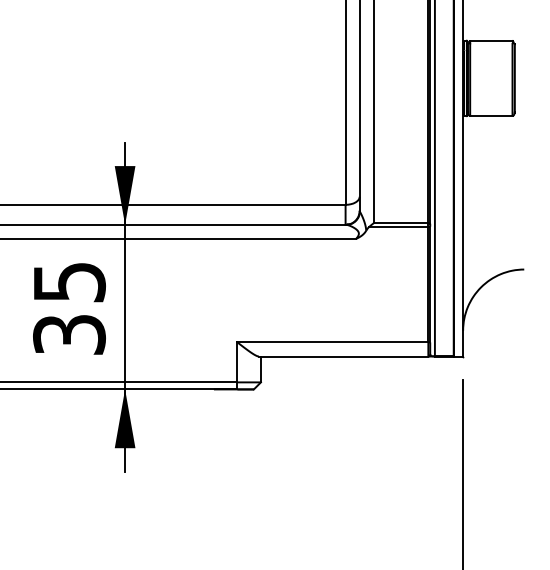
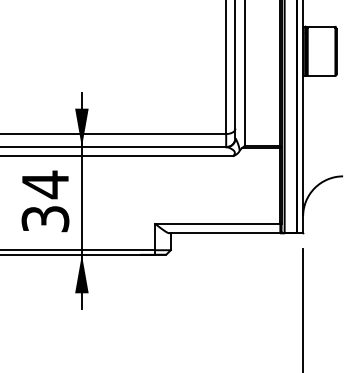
text: (69, 281) -> (45, 184), 35 -> 34

